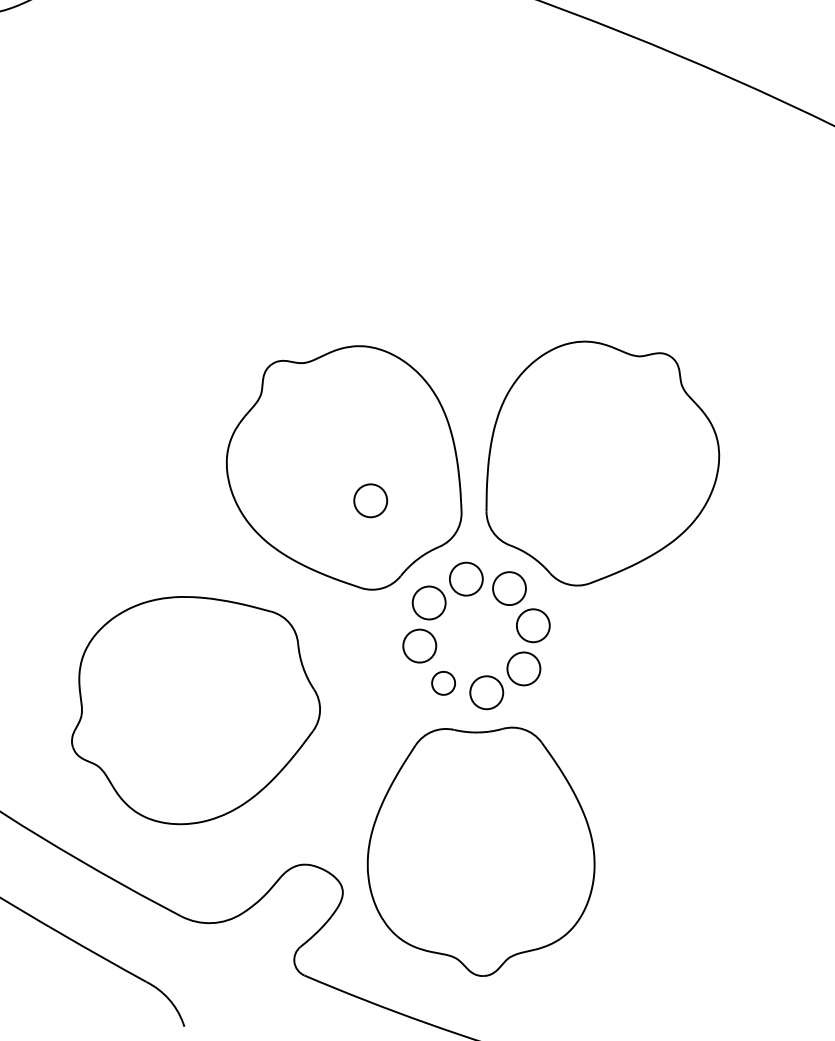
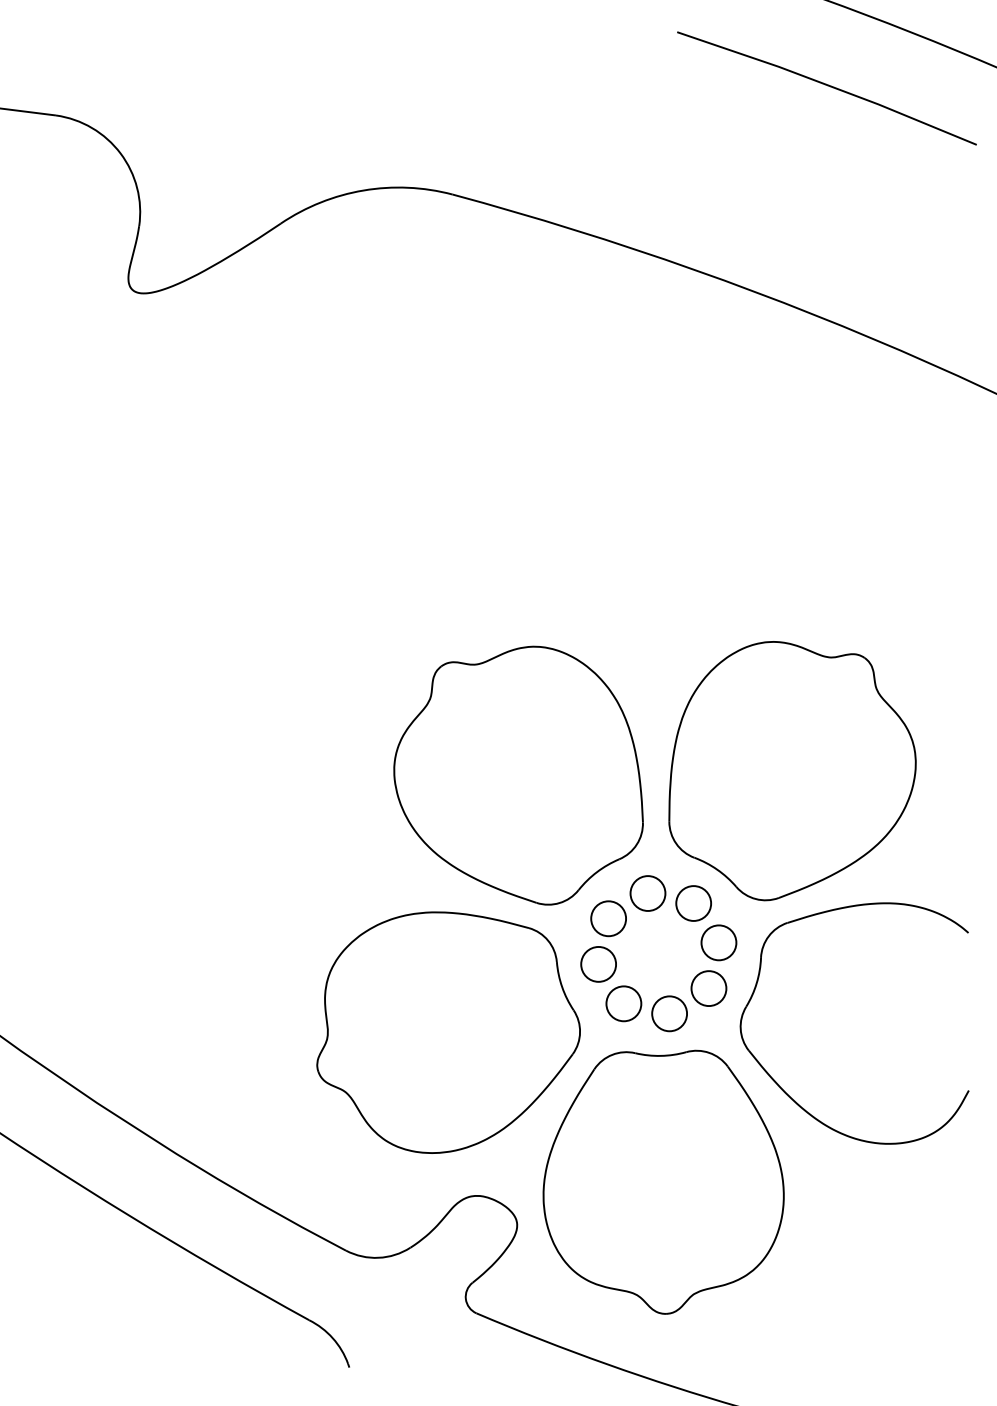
circle: (370, 500) -> (546, 810), removed
circle: (443, 683) -> (623, 1003), size x1.43
part: (195, 710) -> (448, 1032), moved
part: (589, 758) -> (778, 1083), added

